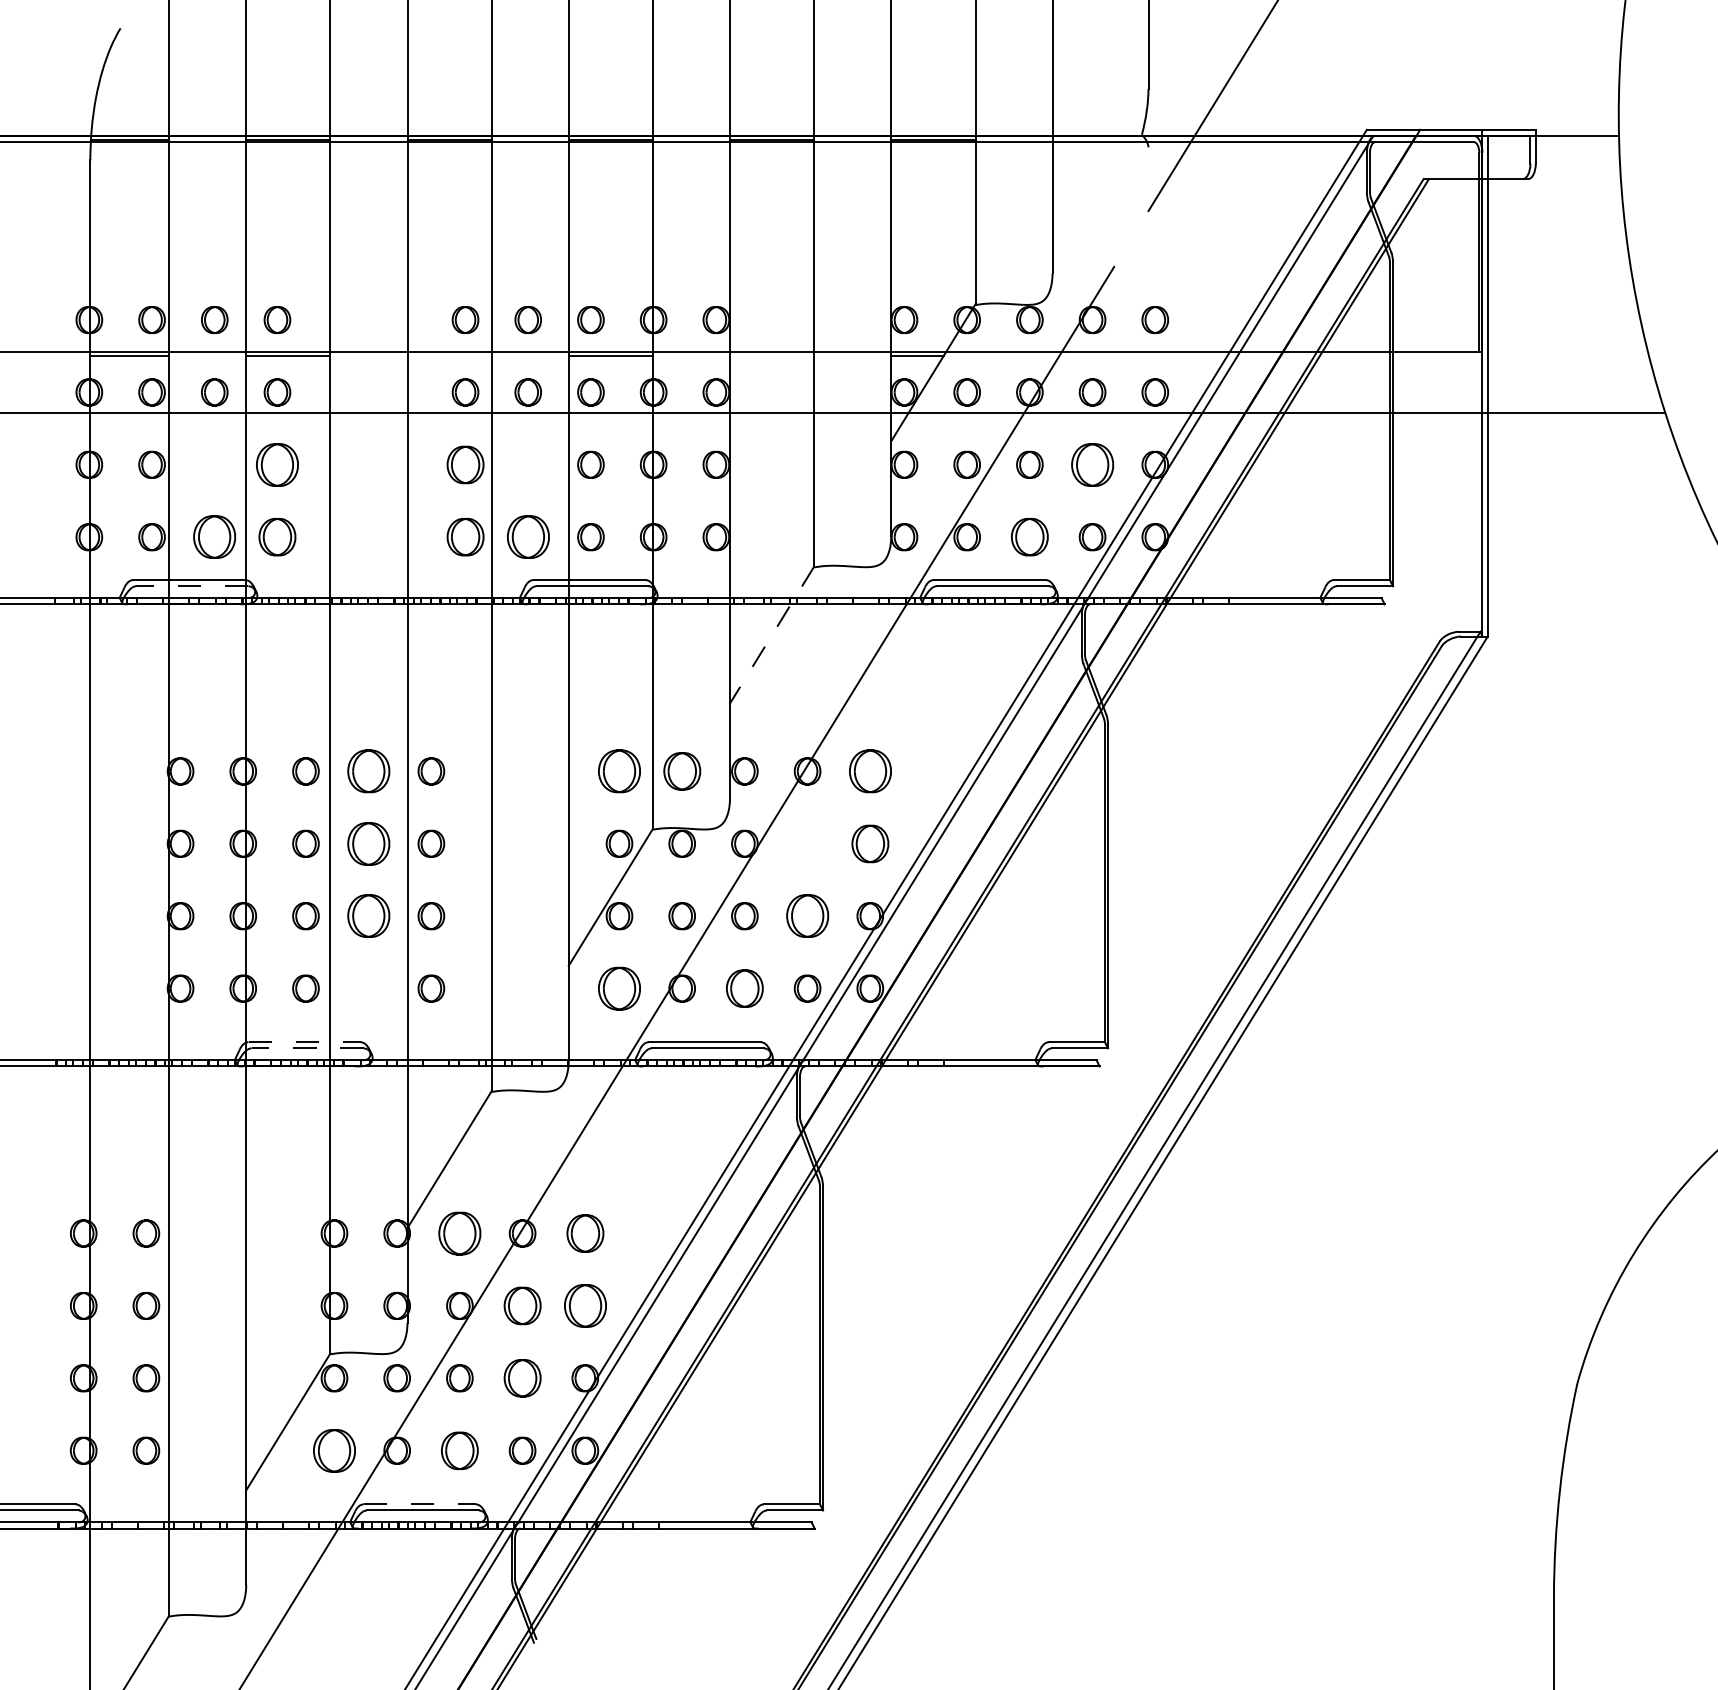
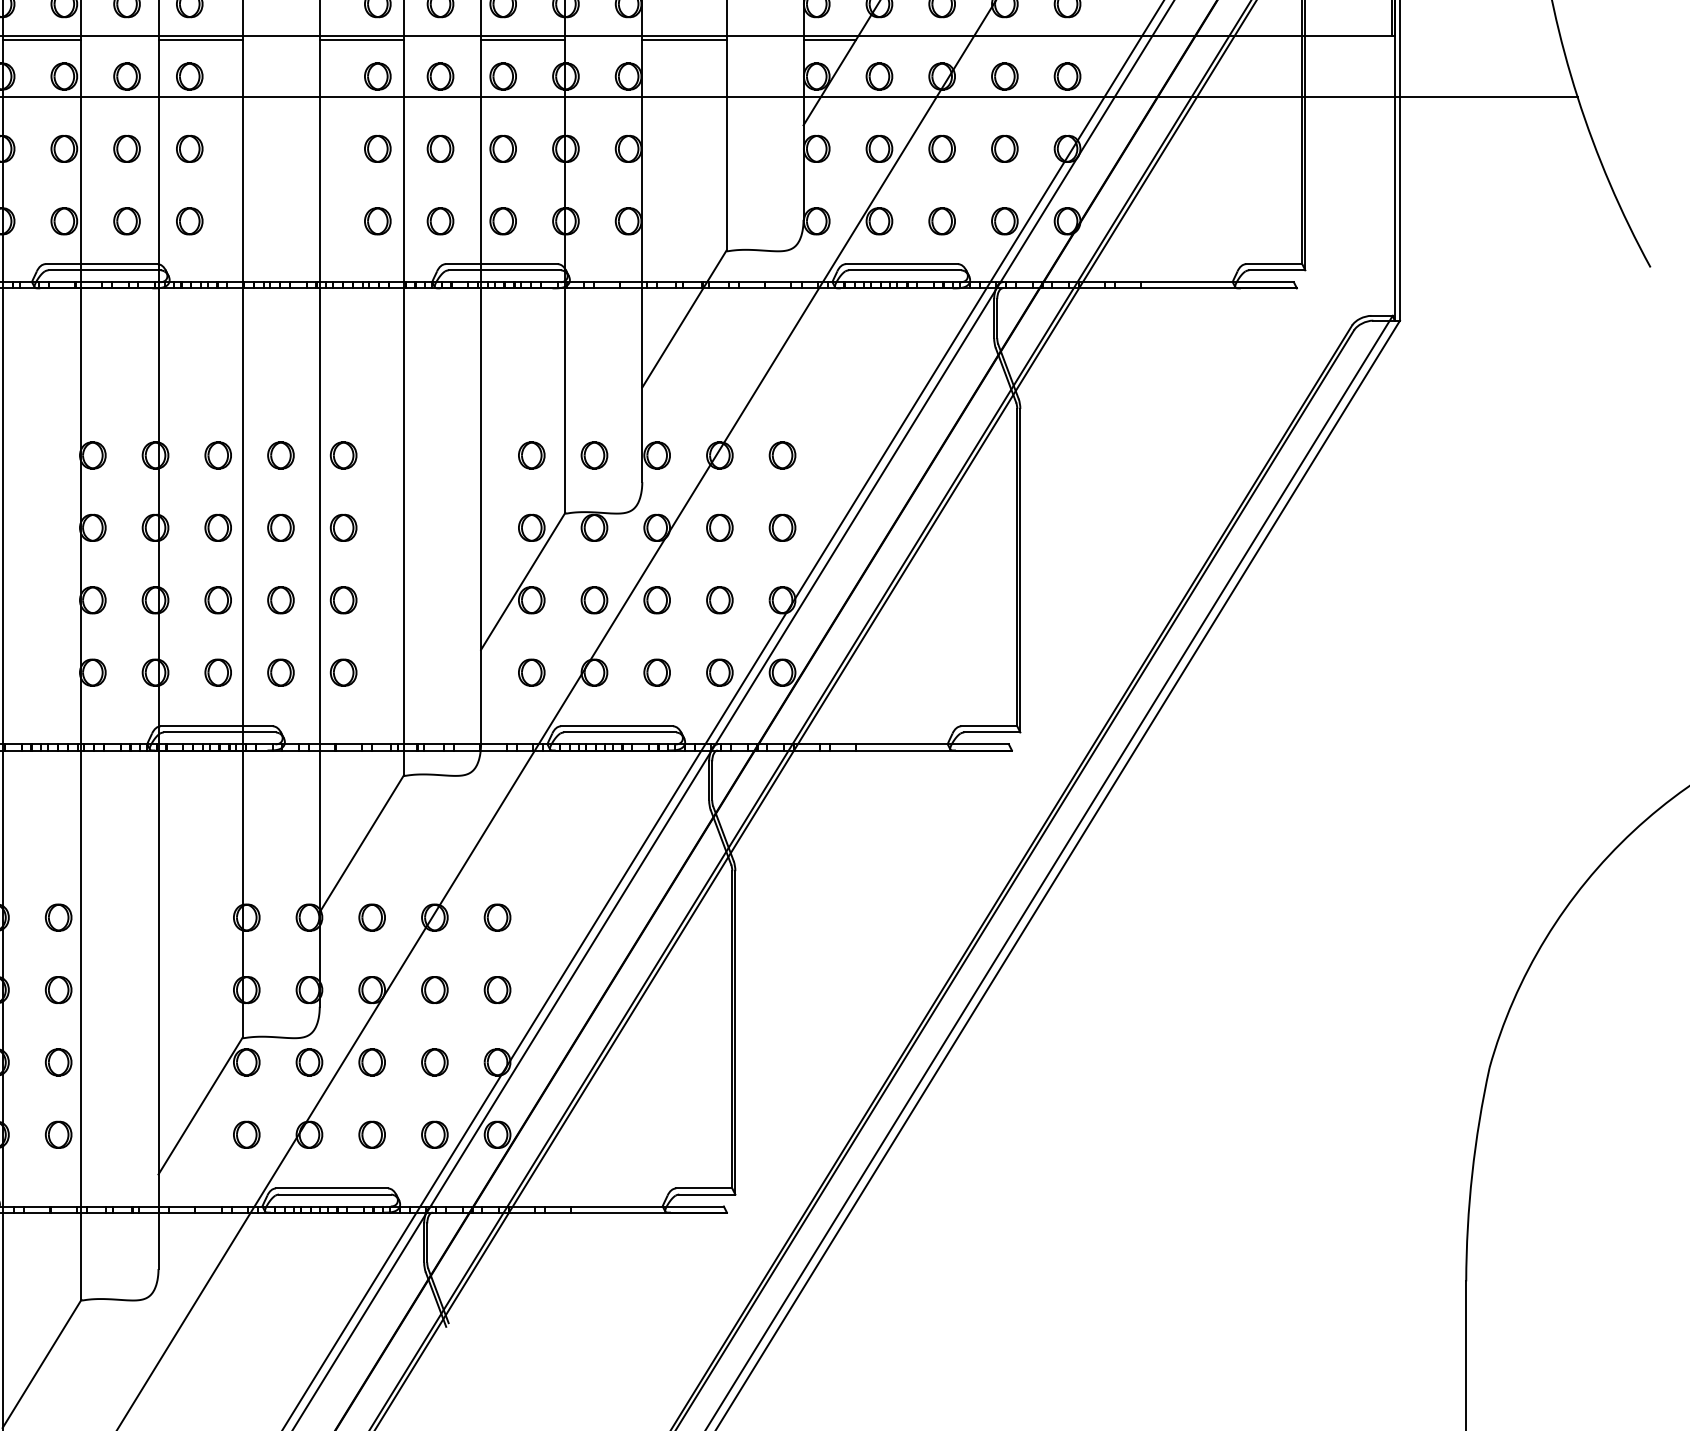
line: (449, 355) -> (361, 39), added
line: (772, 355) -> (684, 39), added
part: (214, 464) -> (126, 148), added
part: (277, 464) -> (189, 148), size x0.62
part: (465, 464) -> (377, 148), size x0.71
part: (527, 464) -> (439, 148), added
part: (1092, 464) -> (1004, 148), size x0.62
part: (214, 537) -> (126, 221), size x0.62
part: (277, 537) -> (189, 221), size x0.71
part: (465, 537) -> (377, 221), size x0.71
part: (527, 537) -> (439, 221), size x0.62
part: (1029, 537) -> (941, 221), size x0.71
line: (191, 586) -> (103, 270), dashed -> solid
line: (771, 635) -> (683, 319), dashed -> solid
part: (368, 771) -> (280, 455), size x0.62
part: (619, 771) -> (531, 455), size x0.62
part: (681, 771) -> (593, 455), size x0.71
part: (869, 771) -> (781, 455), size x0.62
part: (368, 843) -> (280, 527), size x0.62
part: (807, 843) -> (719, 527), added
part: (869, 843) -> (781, 527), size x0.71
part: (368, 916) -> (280, 600), size x0.62
part: (807, 916) -> (719, 600), size x0.62
part: (368, 988) -> (280, 672), added
part: (619, 988) -> (531, 672), size x0.62
part: (744, 988) -> (656, 672), size x0.71
line: (305, 1042) -> (217, 726), dashed -> solid
line: (307, 1048) -> (219, 732), dashed -> solid
part: (459, 1233) -> (371, 917), size x0.62
part: (584, 1233) -> (496, 917), size x0.71
part: (522, 1305) -> (434, 989), size x0.71
part: (584, 1305) -> (496, 989), size x0.62
part: (522, 1378) -> (434, 1062), size x0.71
part: (334, 1450) -> (246, 1134), size x0.62
part: (459, 1450) -> (371, 1134), size x0.71
line: (420, 1504) -> (332, 1188), dashed -> solid

